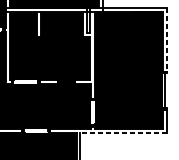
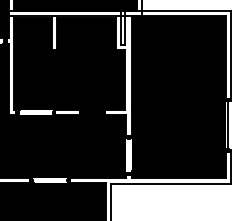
line: (166, 39) -> (230, 54), dashed -> solid
line: (123, 132) -> (170, 183), dashed -> solid

